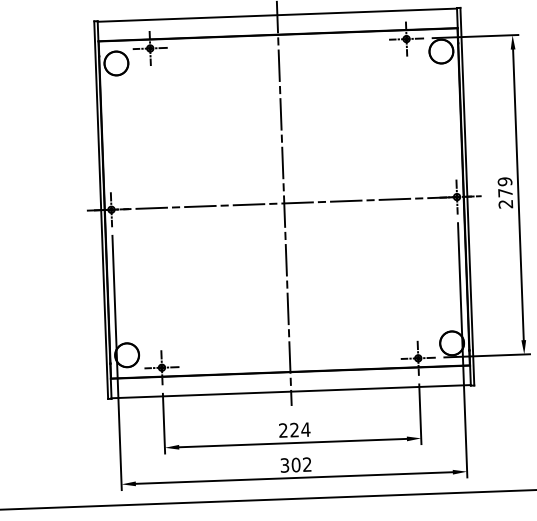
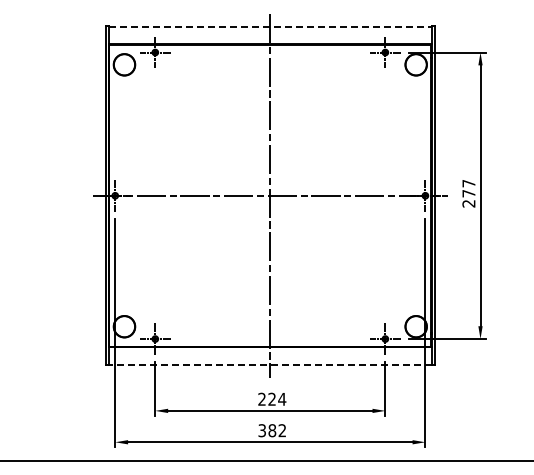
line: (277, 14) -> (270, 26), solid -> dashed
text: (504, 181) -> (468, 183), 279 -> 277
line: (290, 391) -> (269, 364), solid -> dashed
text: (296, 464) -> (272, 430), 302 -> 382

